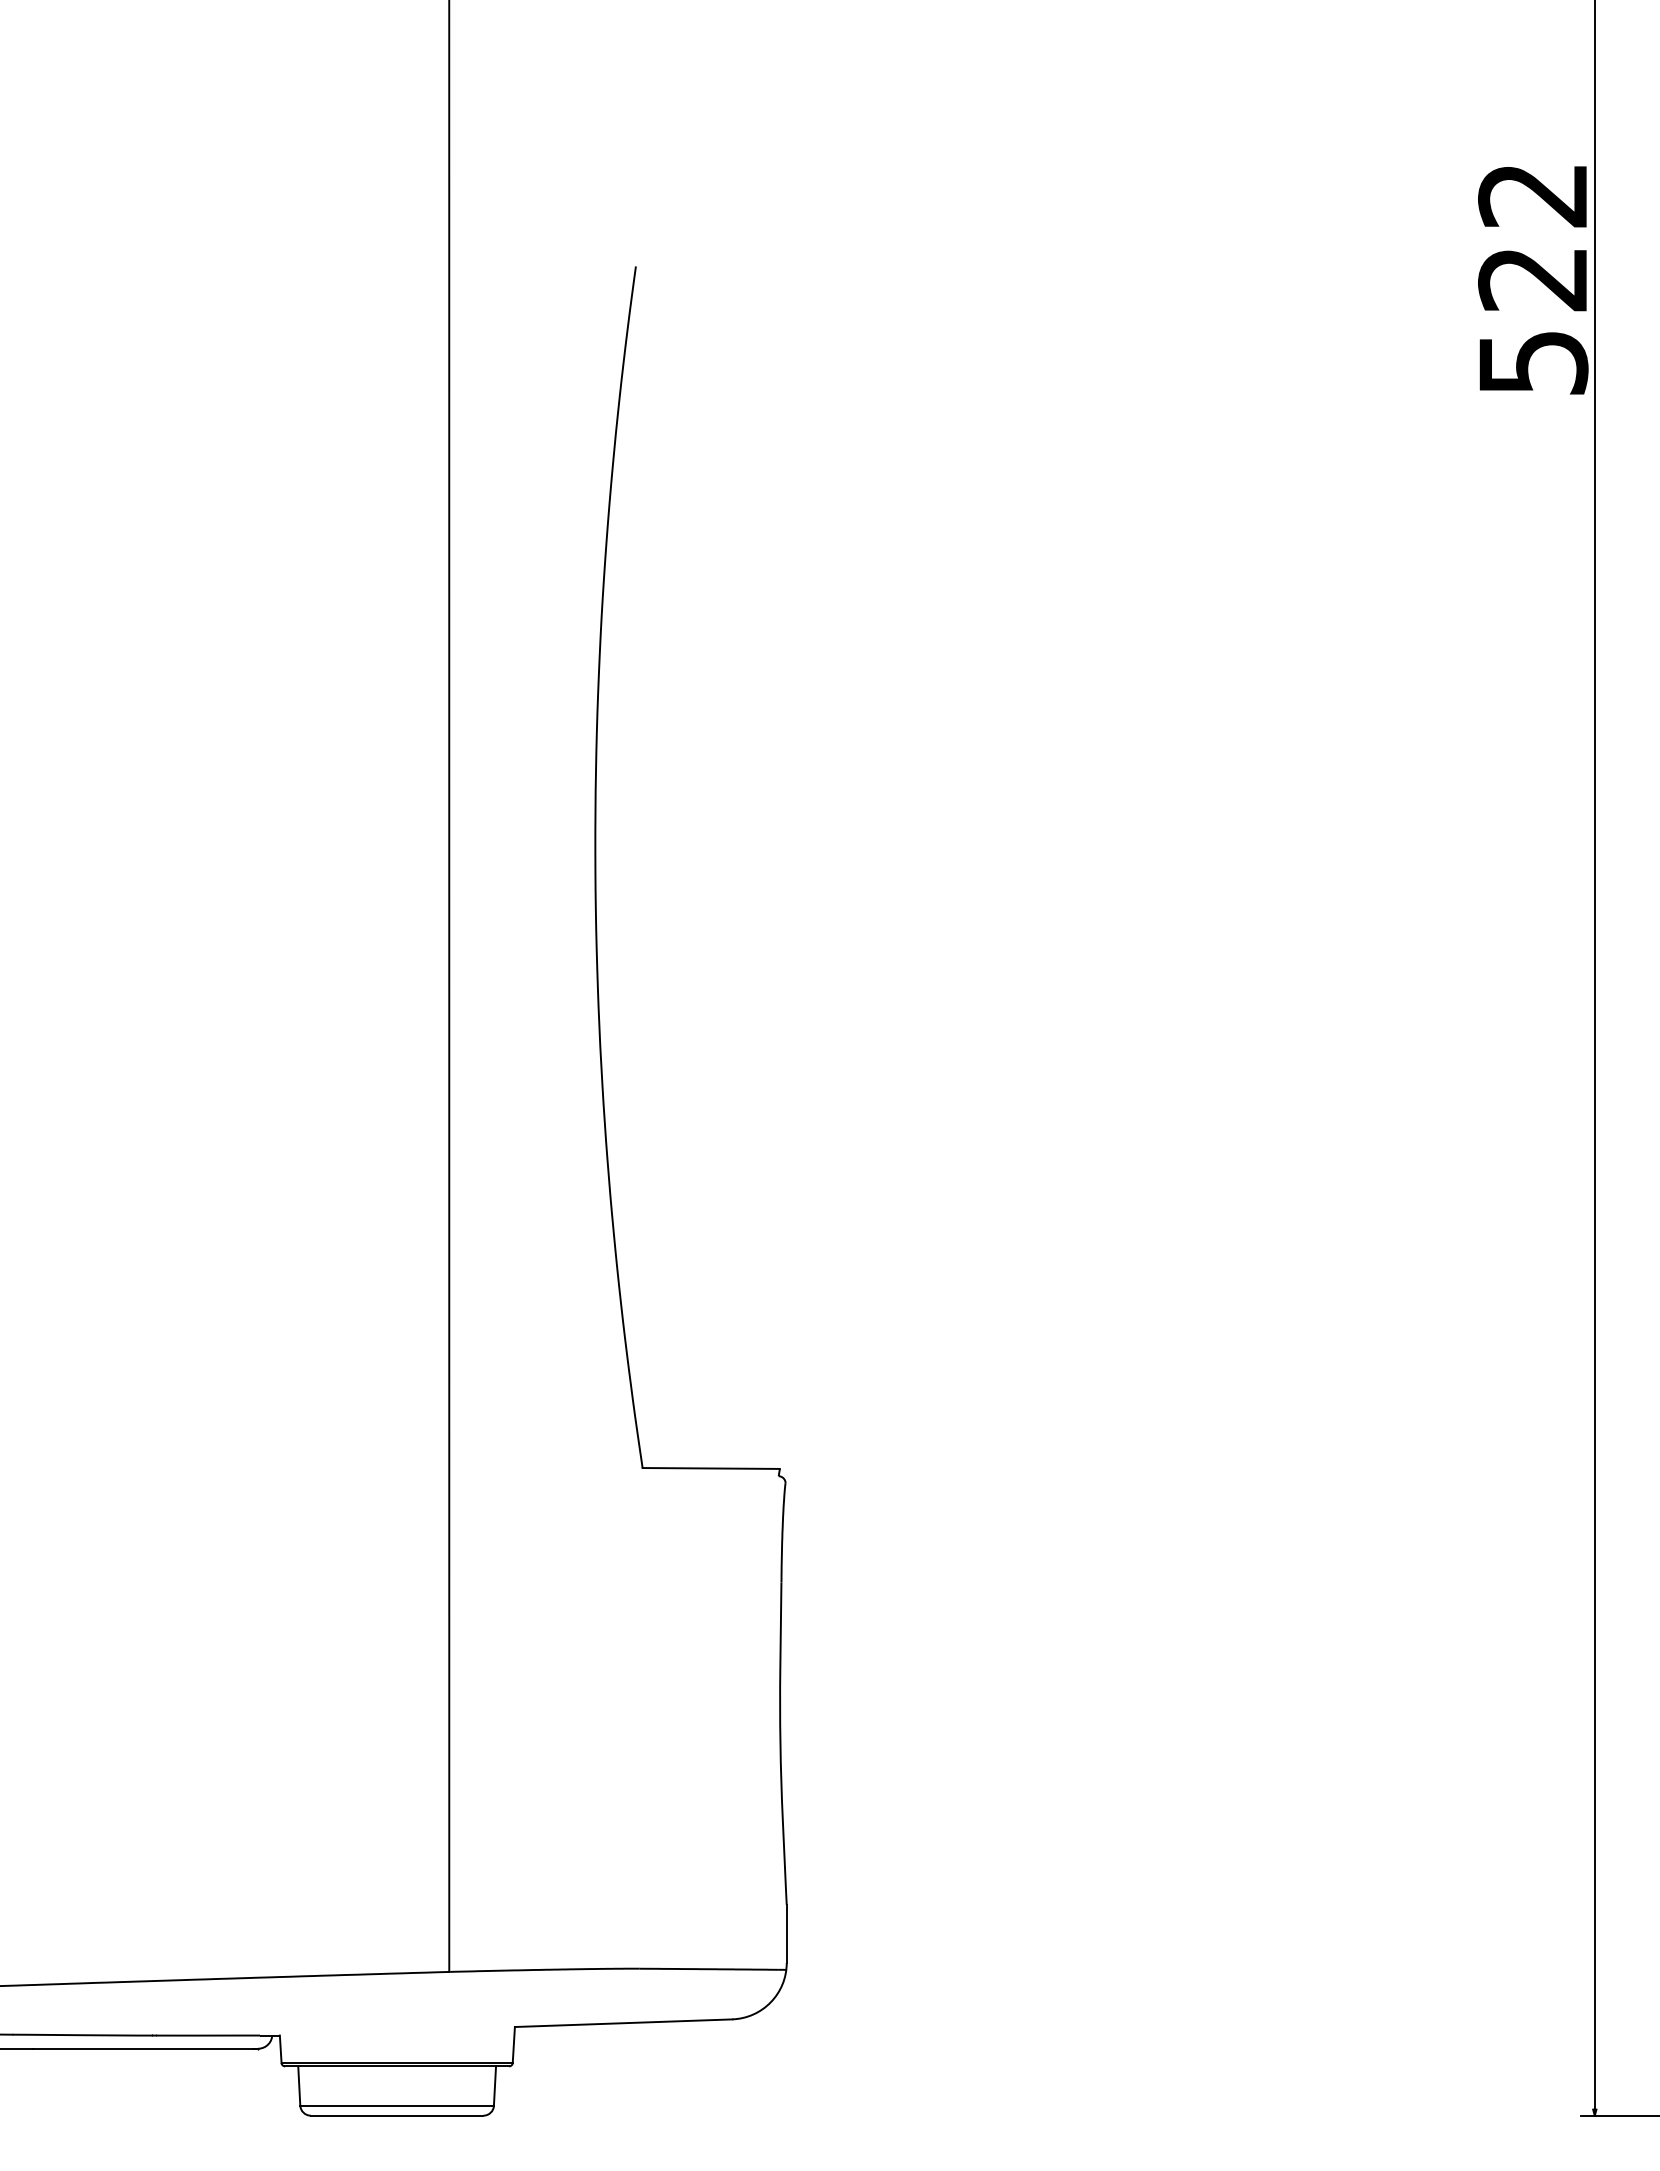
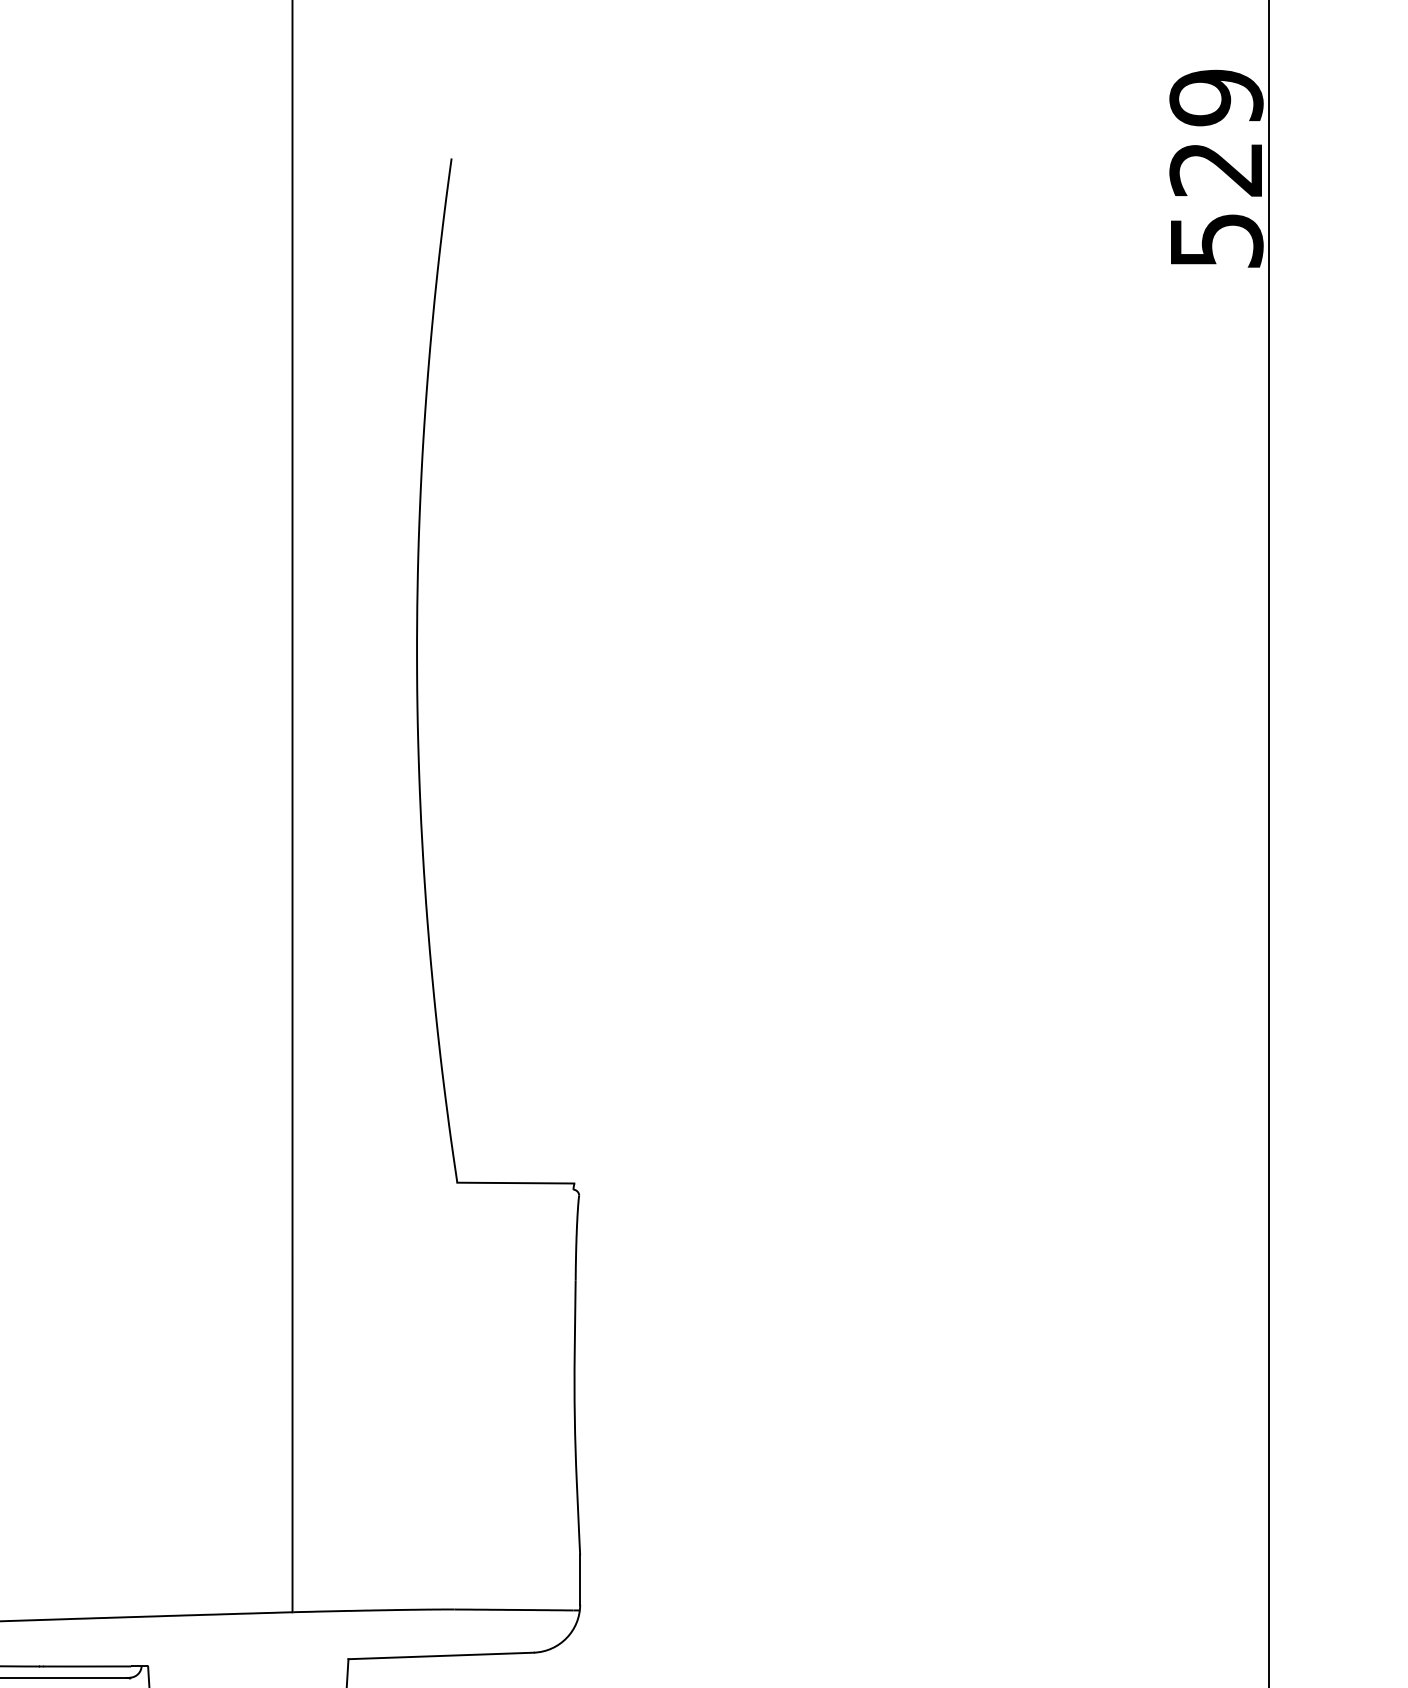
text: (1533, 195) -> (1216, 98), 522 -> 529

